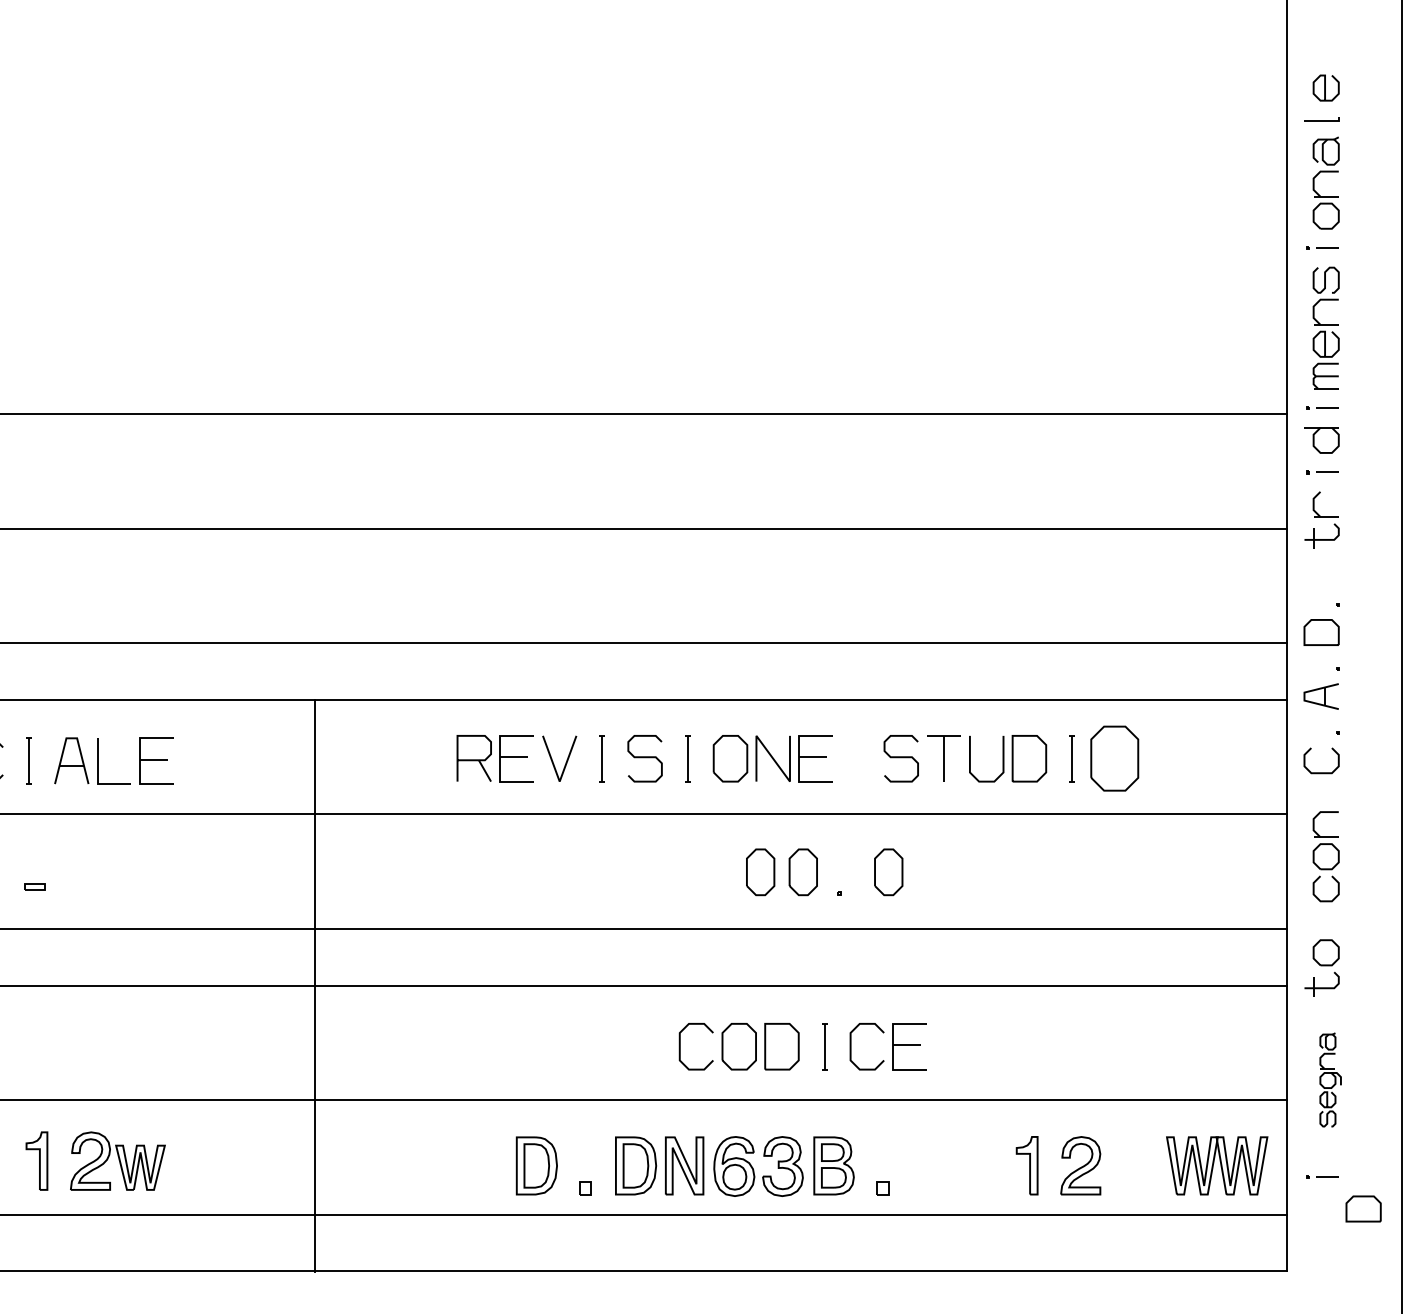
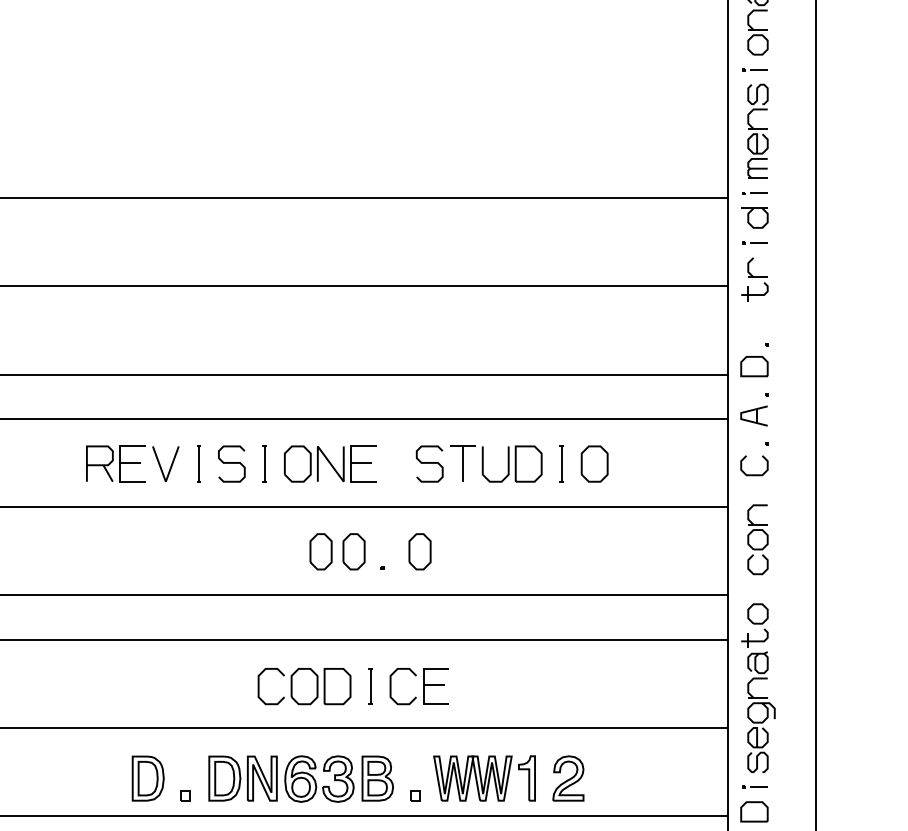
part: (1114, 758) -> (594, 463), size x0.71
part: (1330, 1079) -> (761, 711), size x1.67
part: (1217, 1165) -> (473, 778), moved
part: (1363, 1208) -> (754, 811), moved

